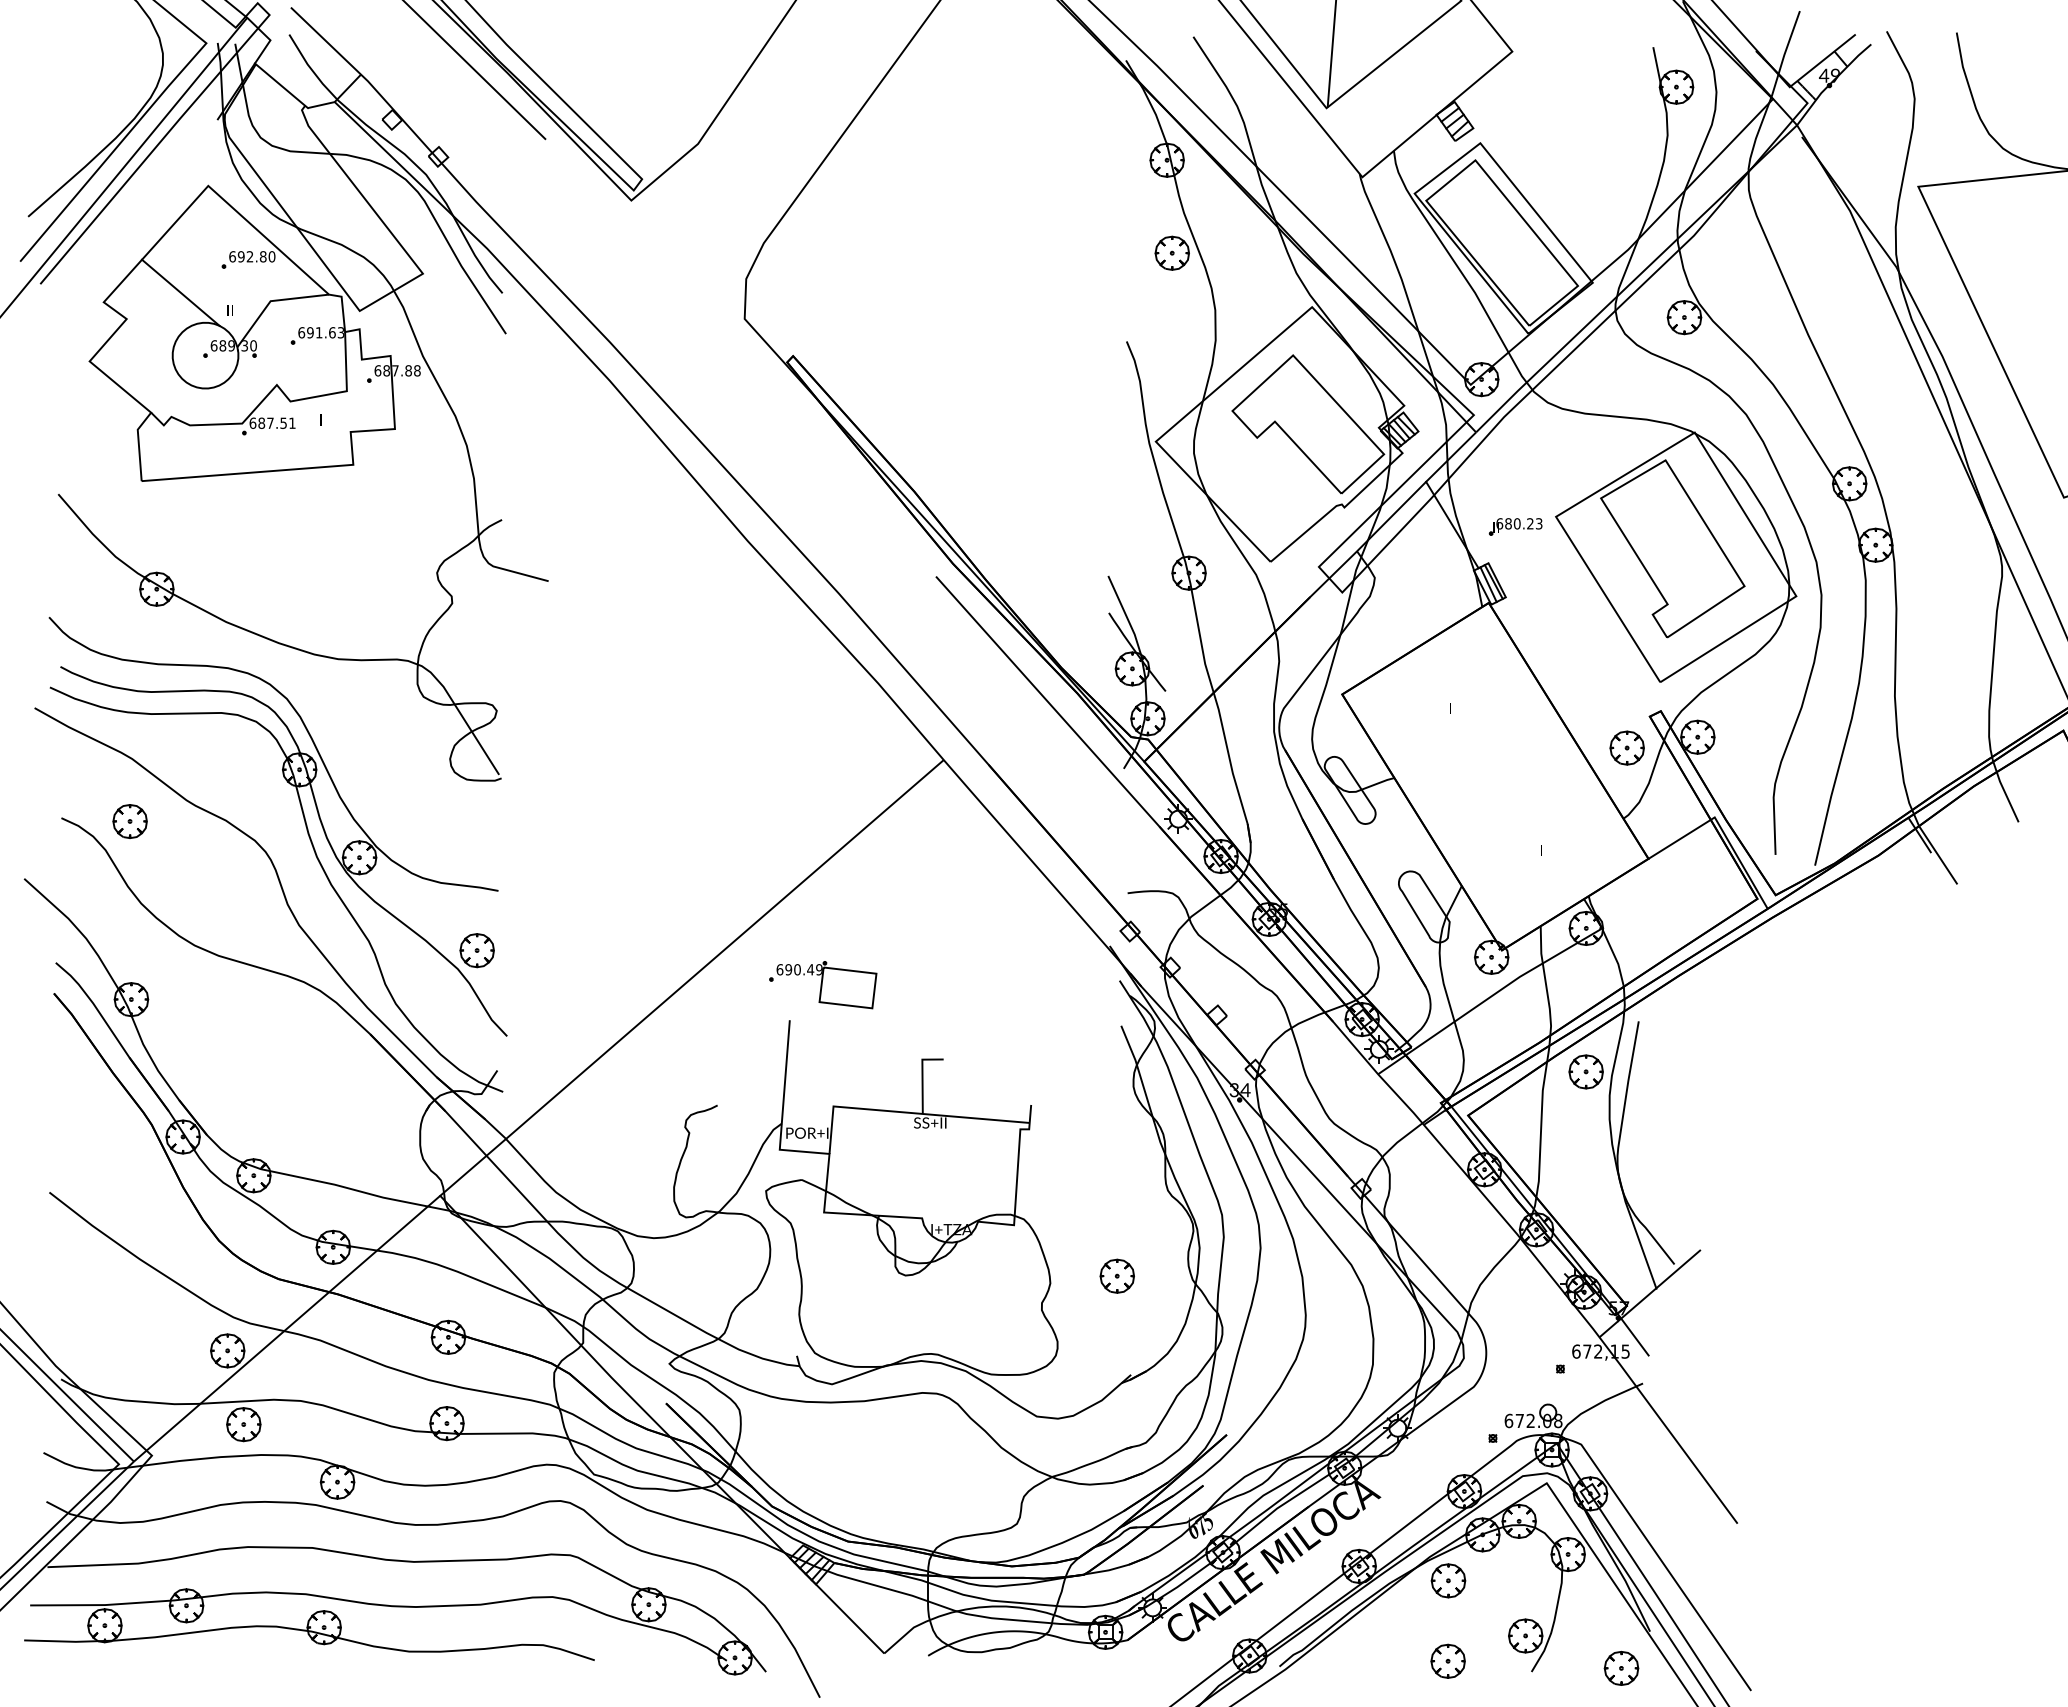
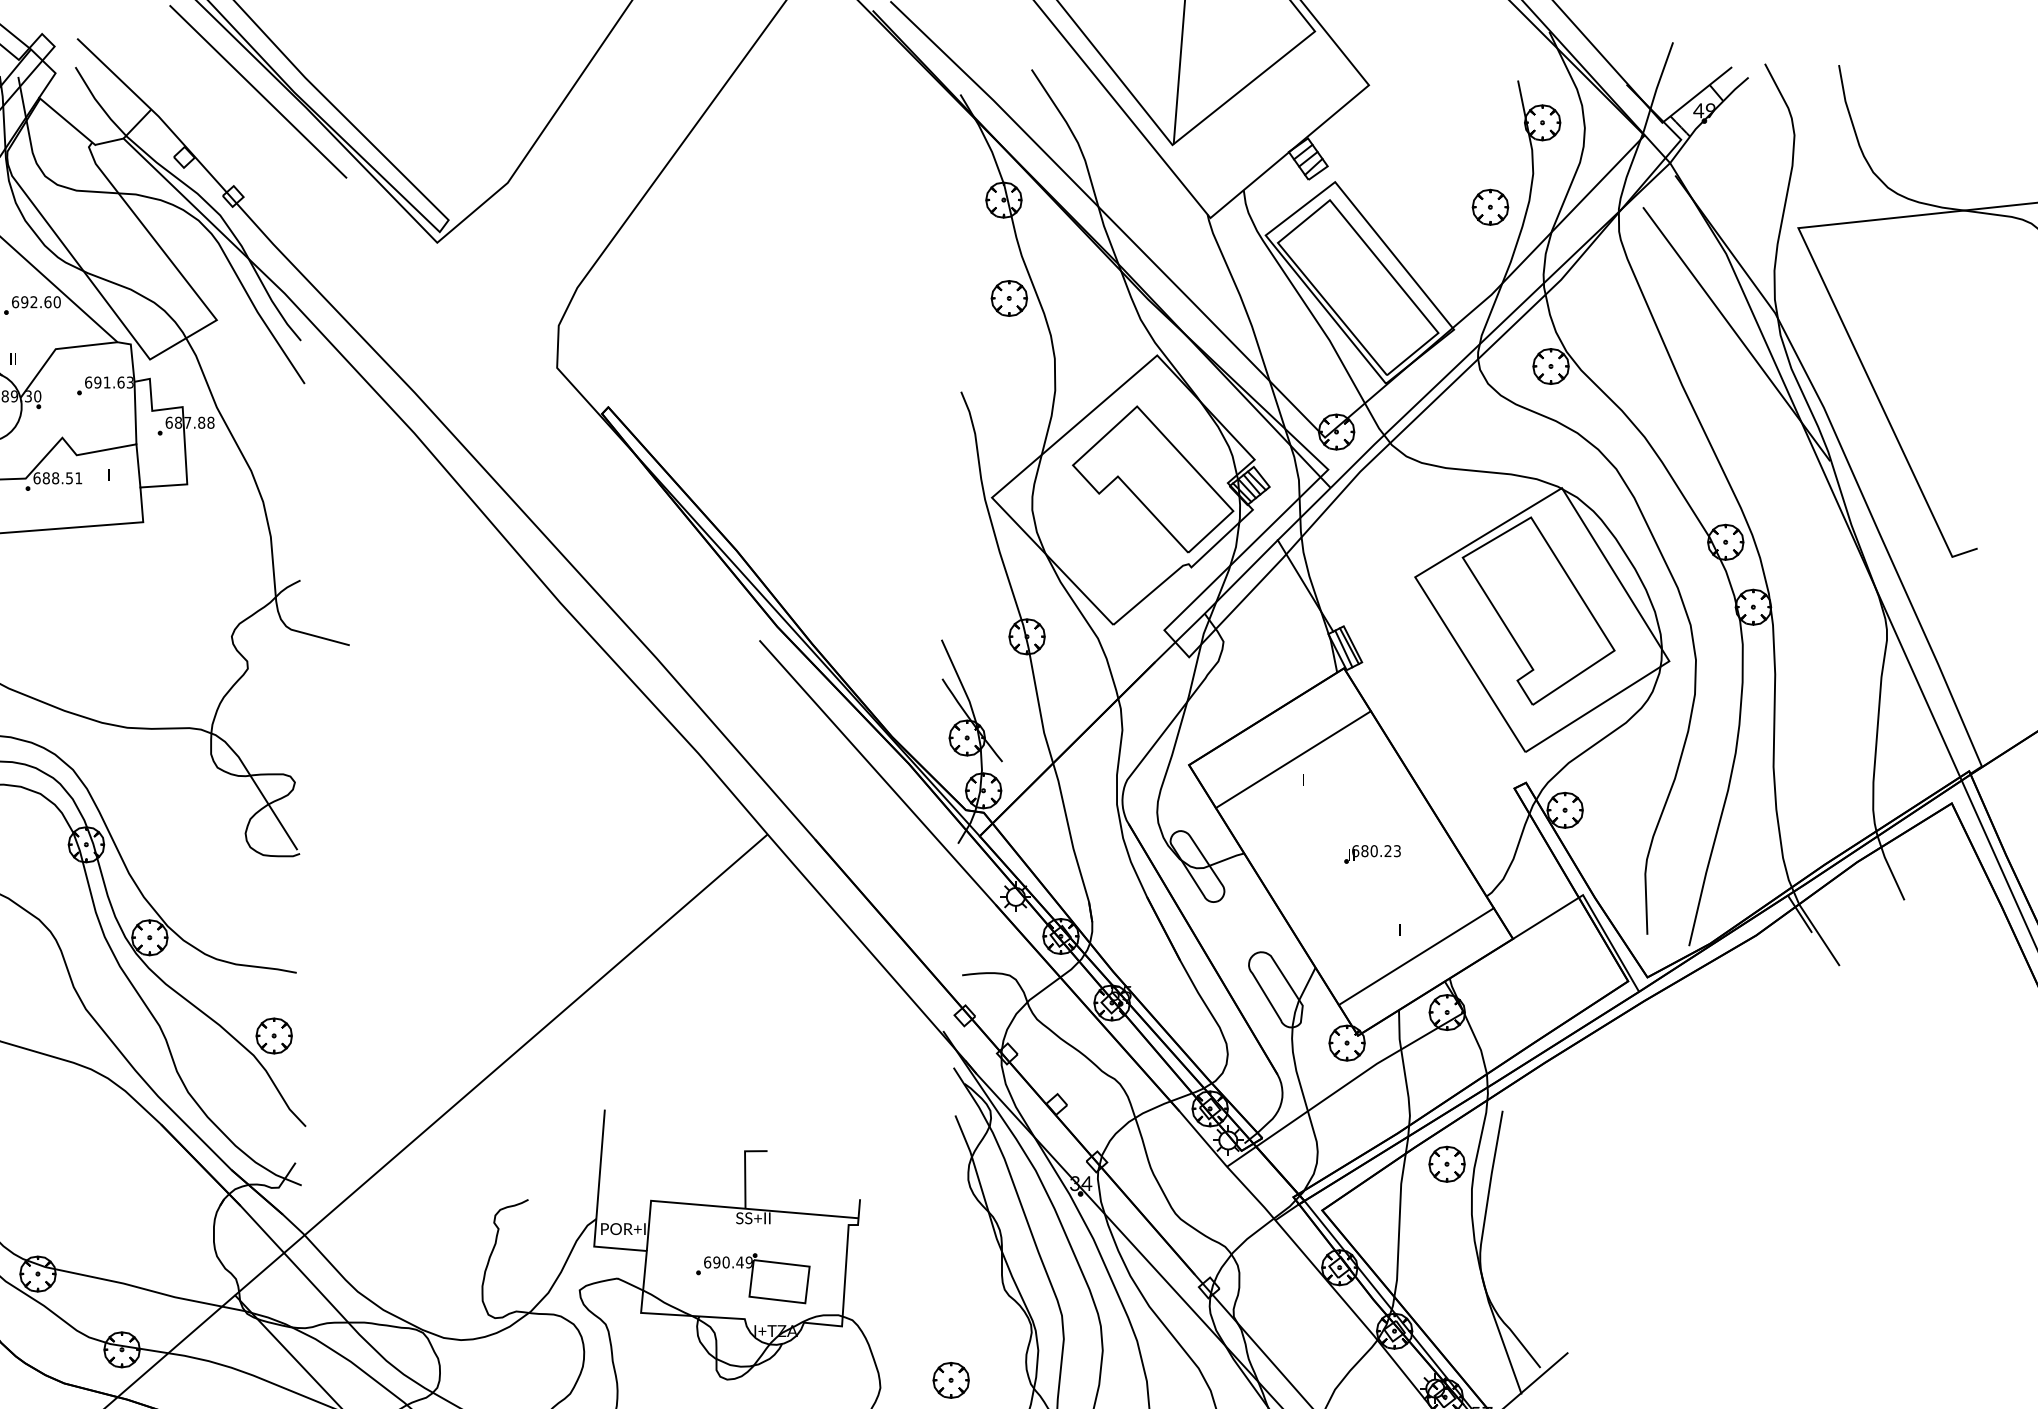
text: (262, 256) -> (47, 301), 692.80 -> 692.60
line: (1859, 286) -> (1736, 333), added
line: (348, 411) -> (138, 465), added
text: (270, 422) -> (55, 477), 687.51 -> 688.51
part: (1515, 526) -> (1372, 853), moved
line: (1440, 689) -> (1293, 759), added
part: (1626, 747) -> (1489, 206), moved
line: (1556, 875) -> (1415, 956), added
part: (823, 985) -> (753, 1279), moved

